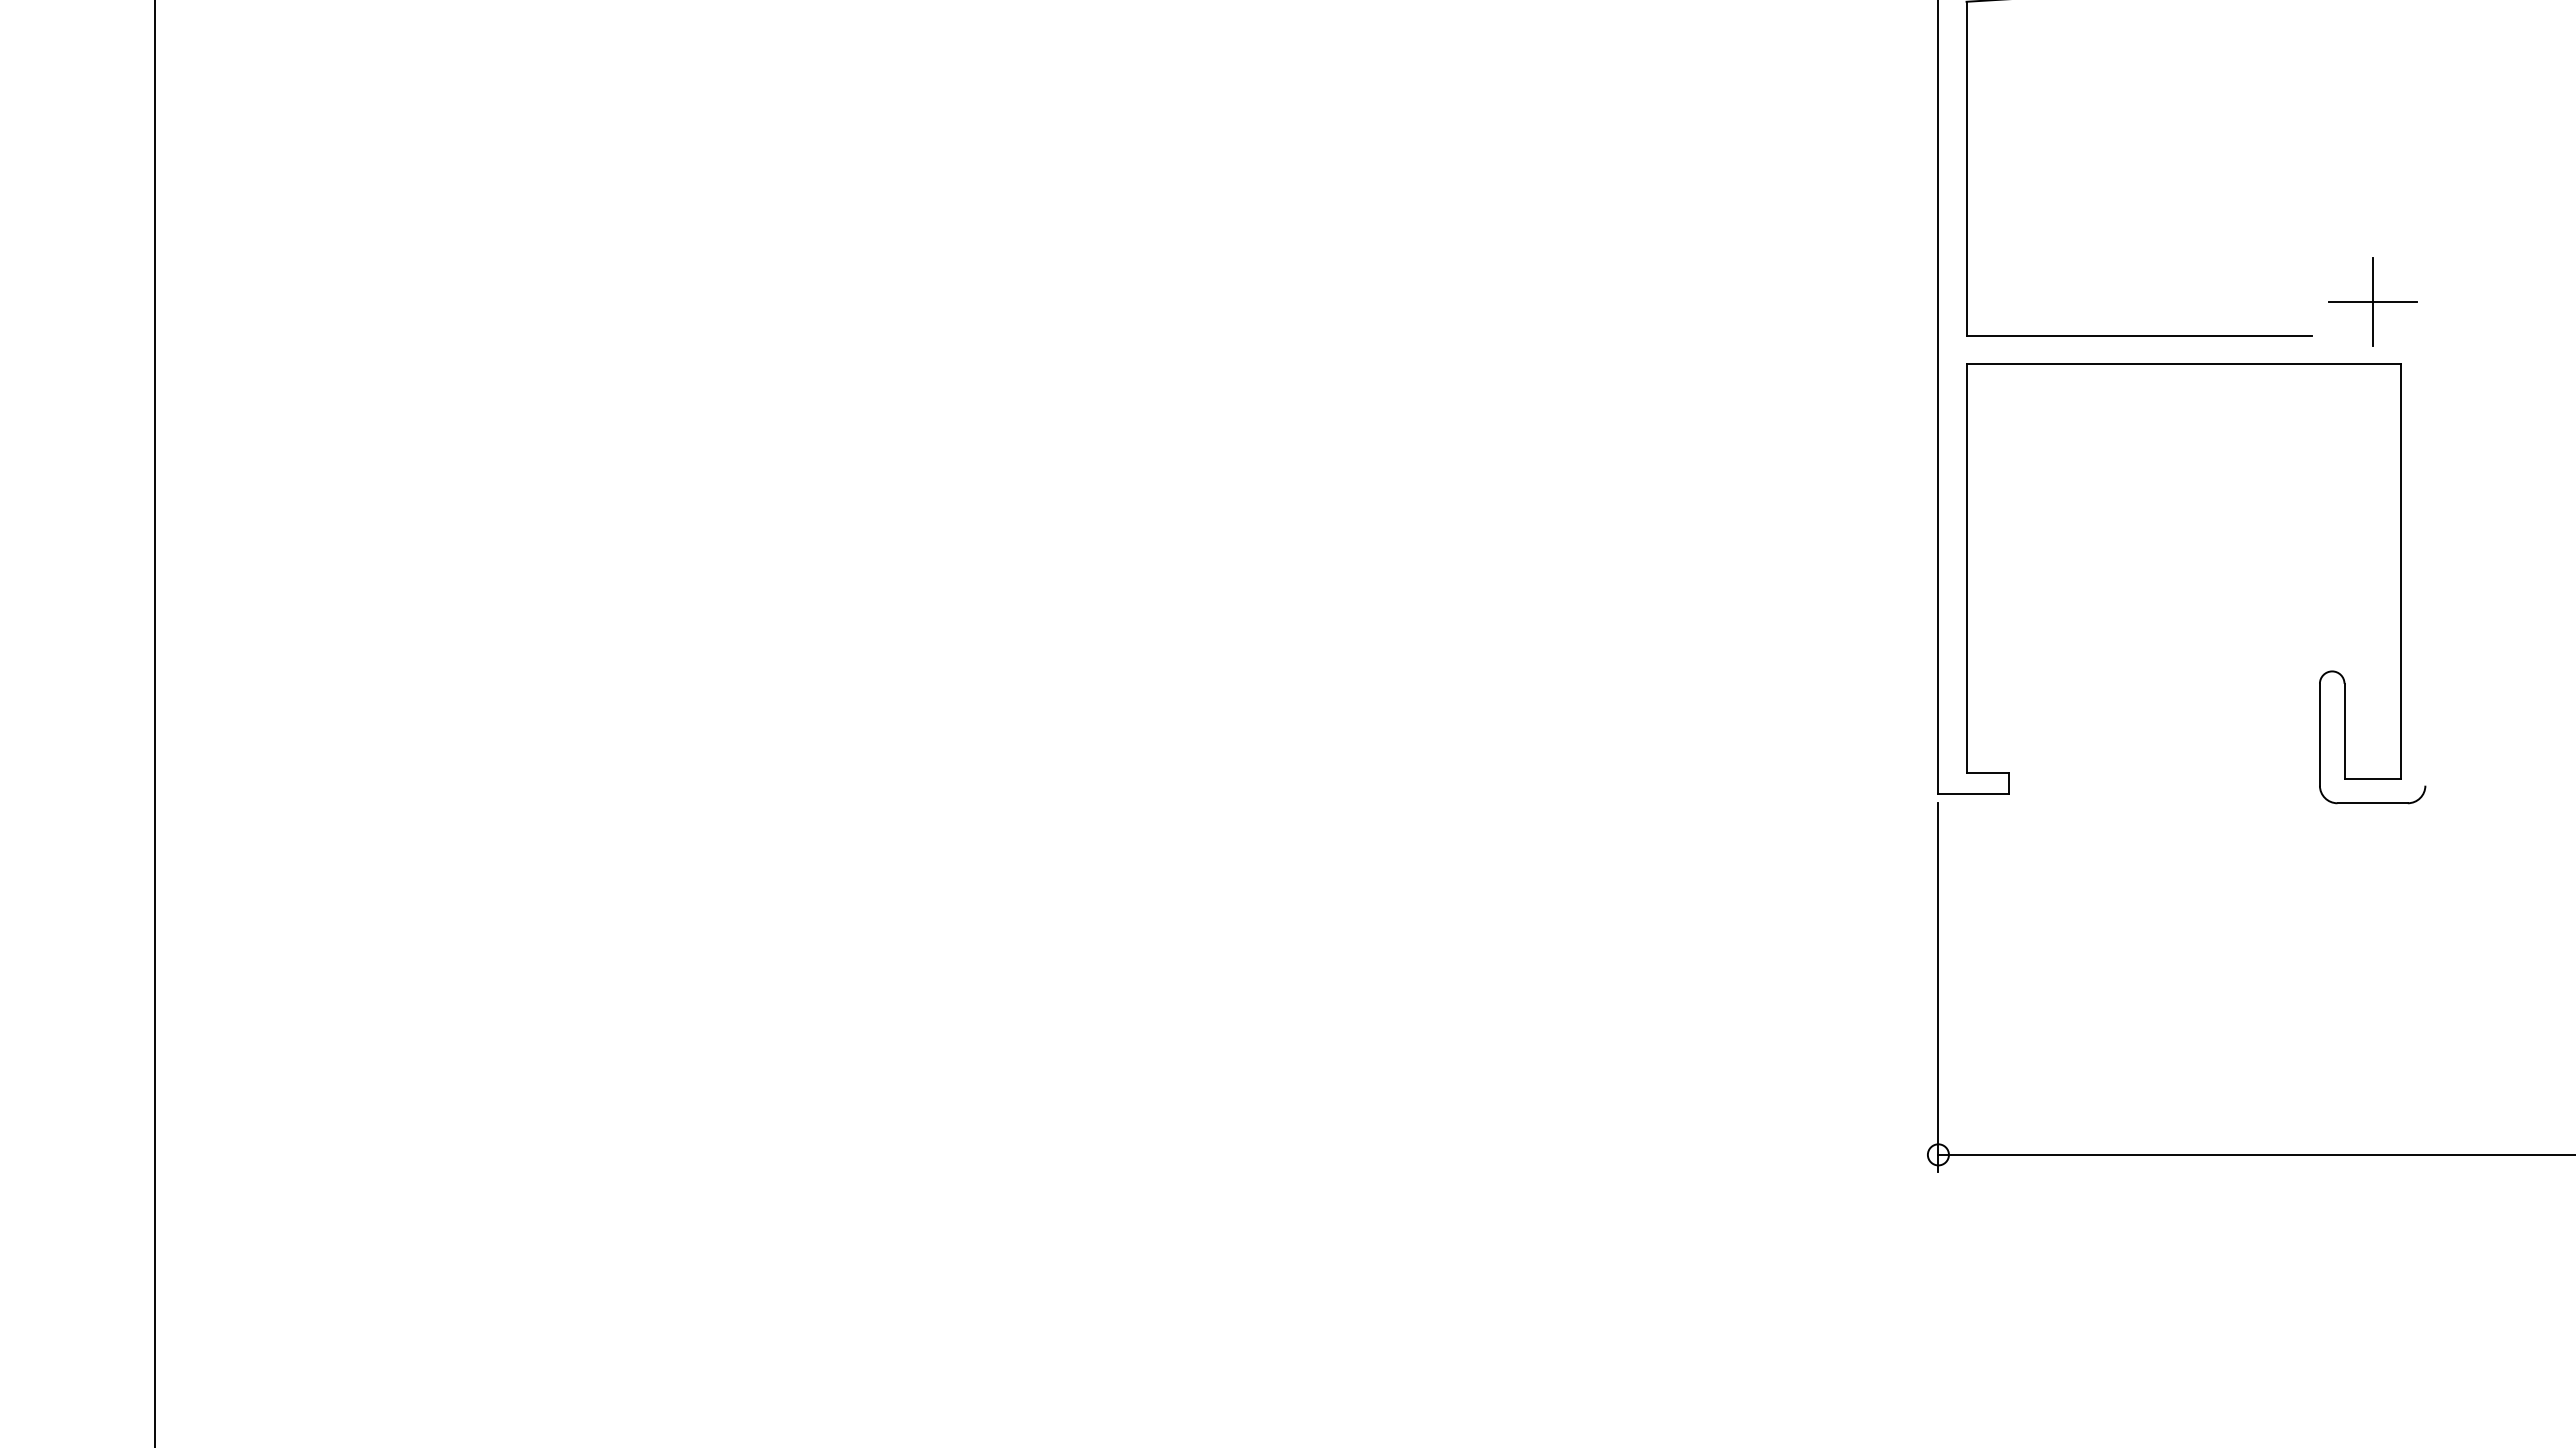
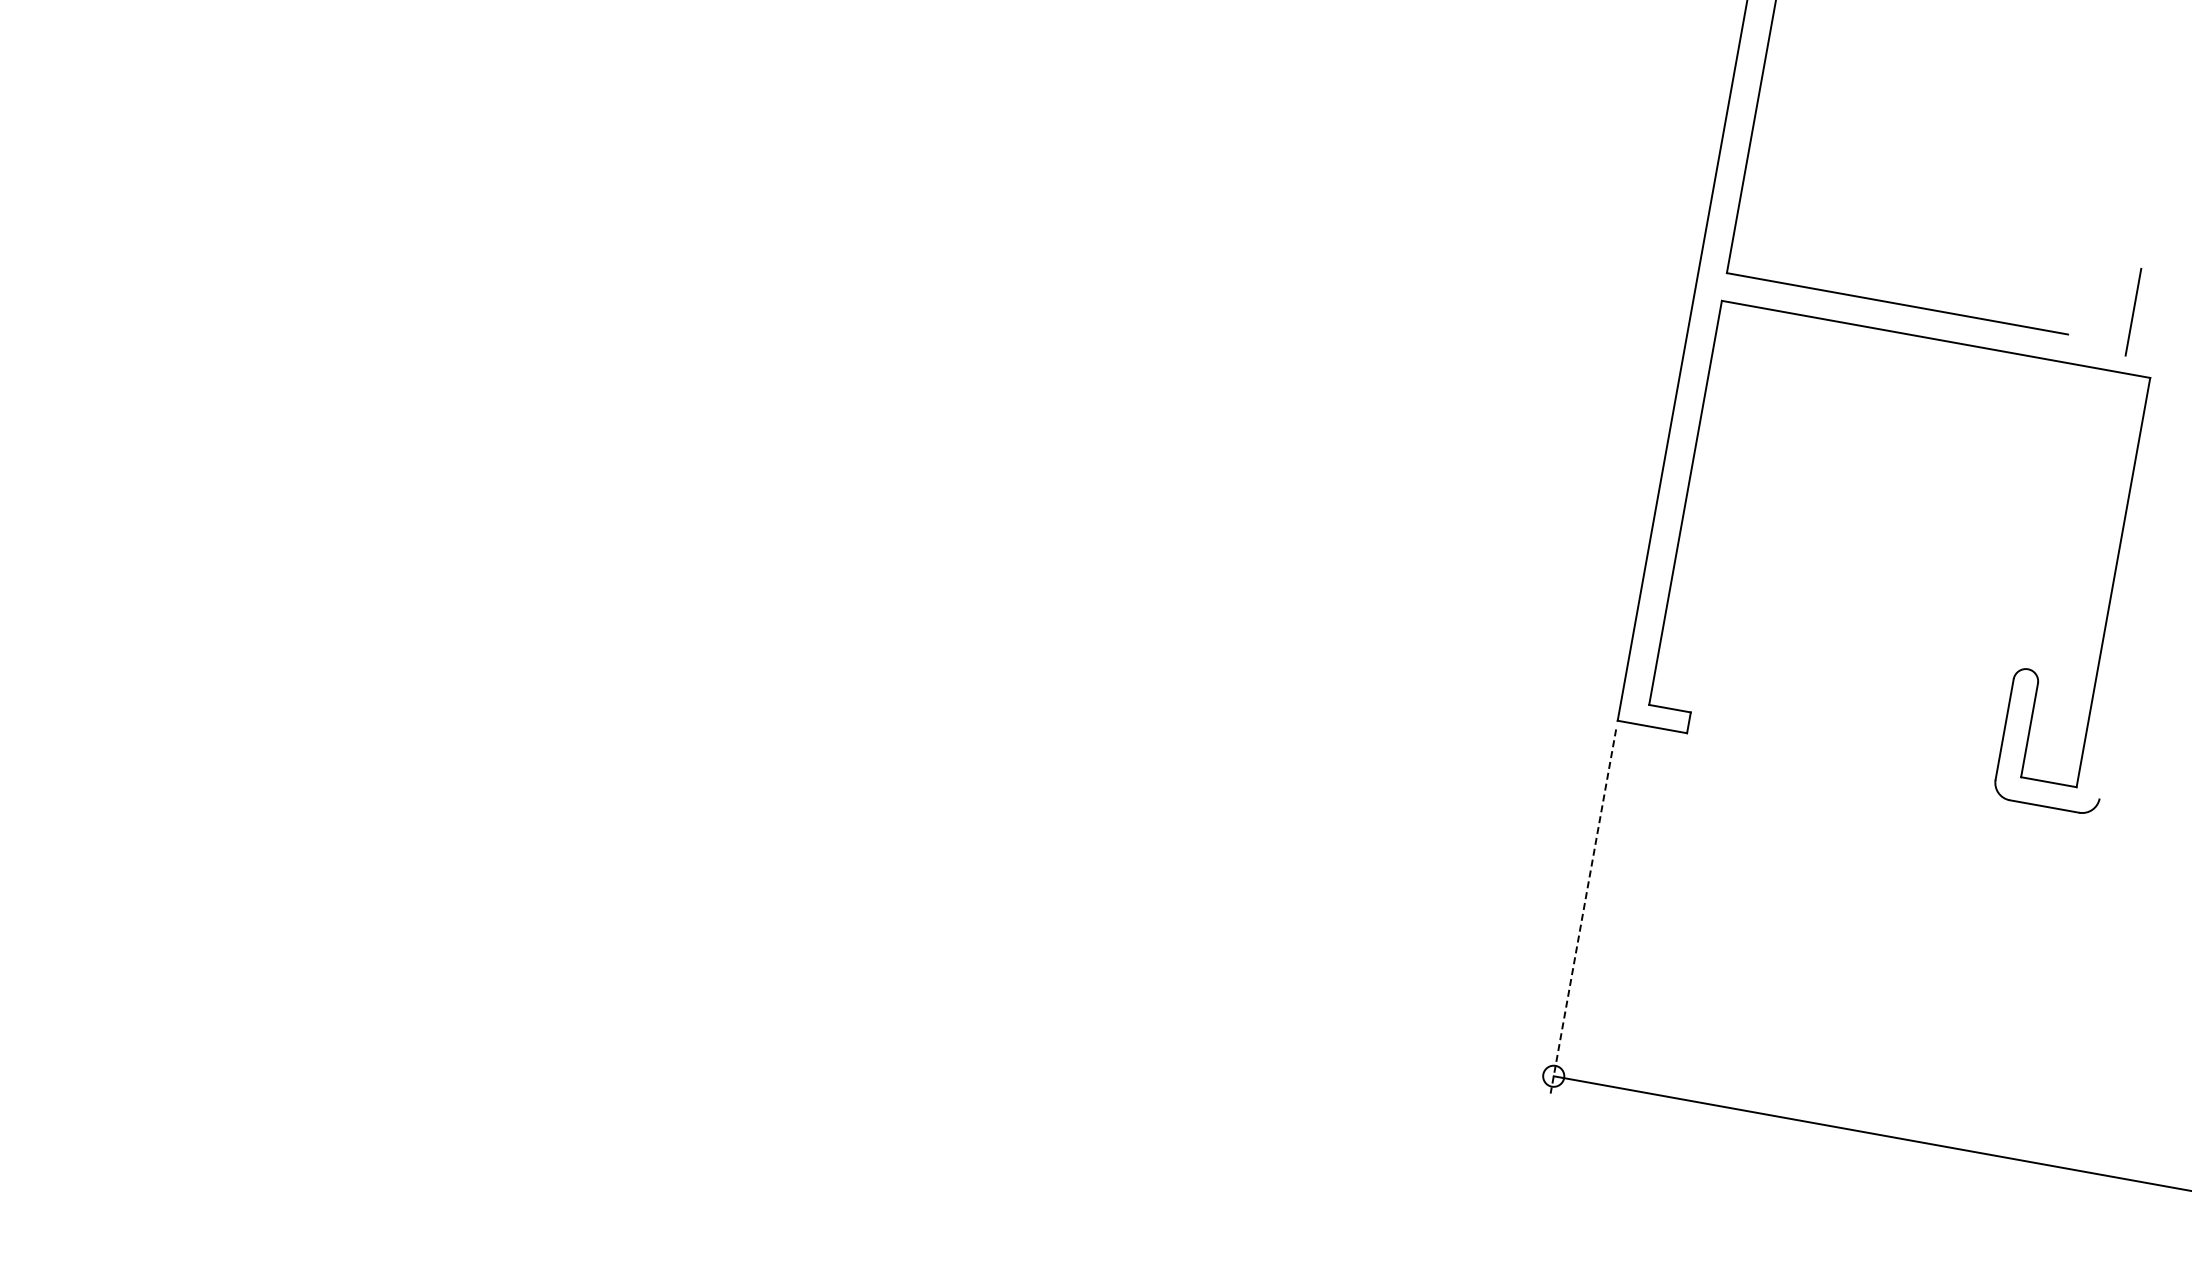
line: (2372, 302) -> (2133, 312), removed
line: (1938, 987) -> (1583, 911), solid -> dashed

